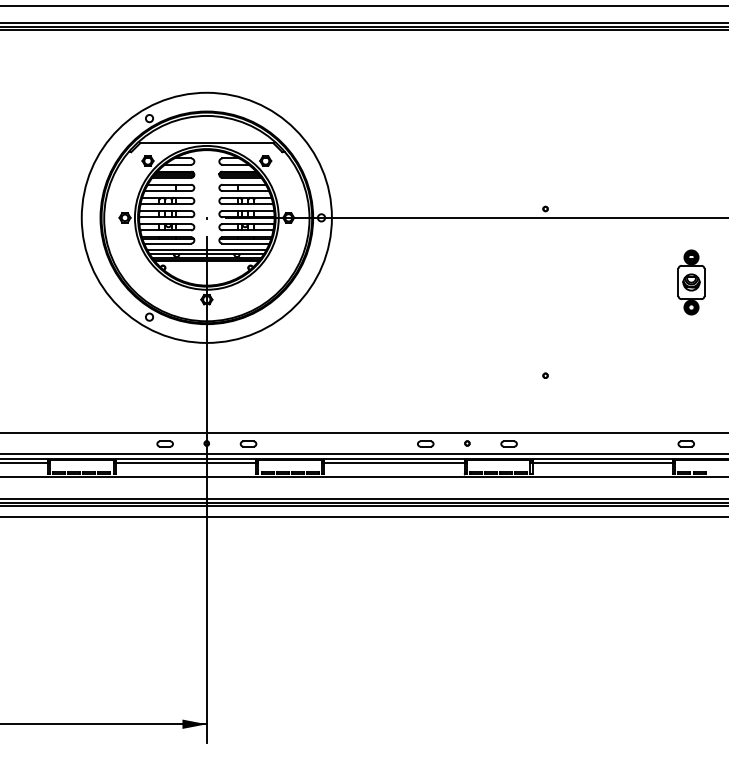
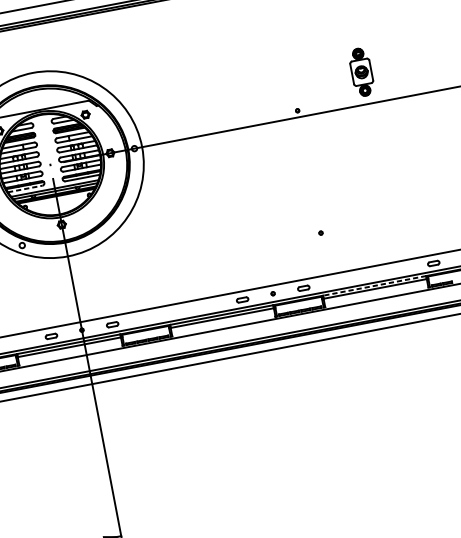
line: (167, 243) -> (25, 188), solid -> dashed
part: (691, 282) -> (361, 72), moved
line: (602, 458) -> (374, 285), solid -> dashed

